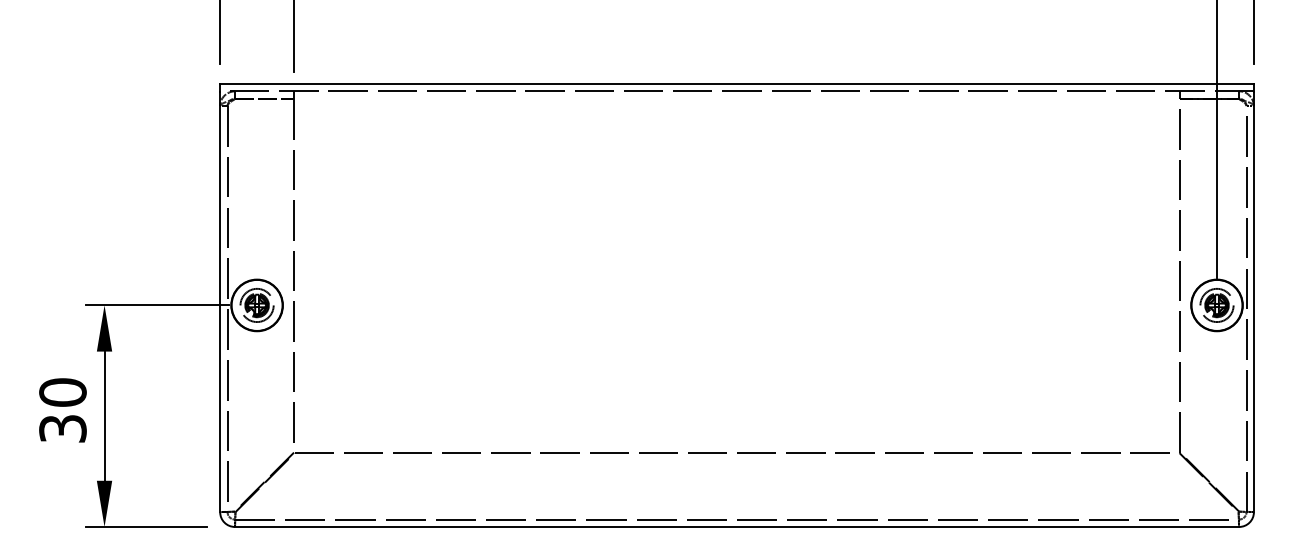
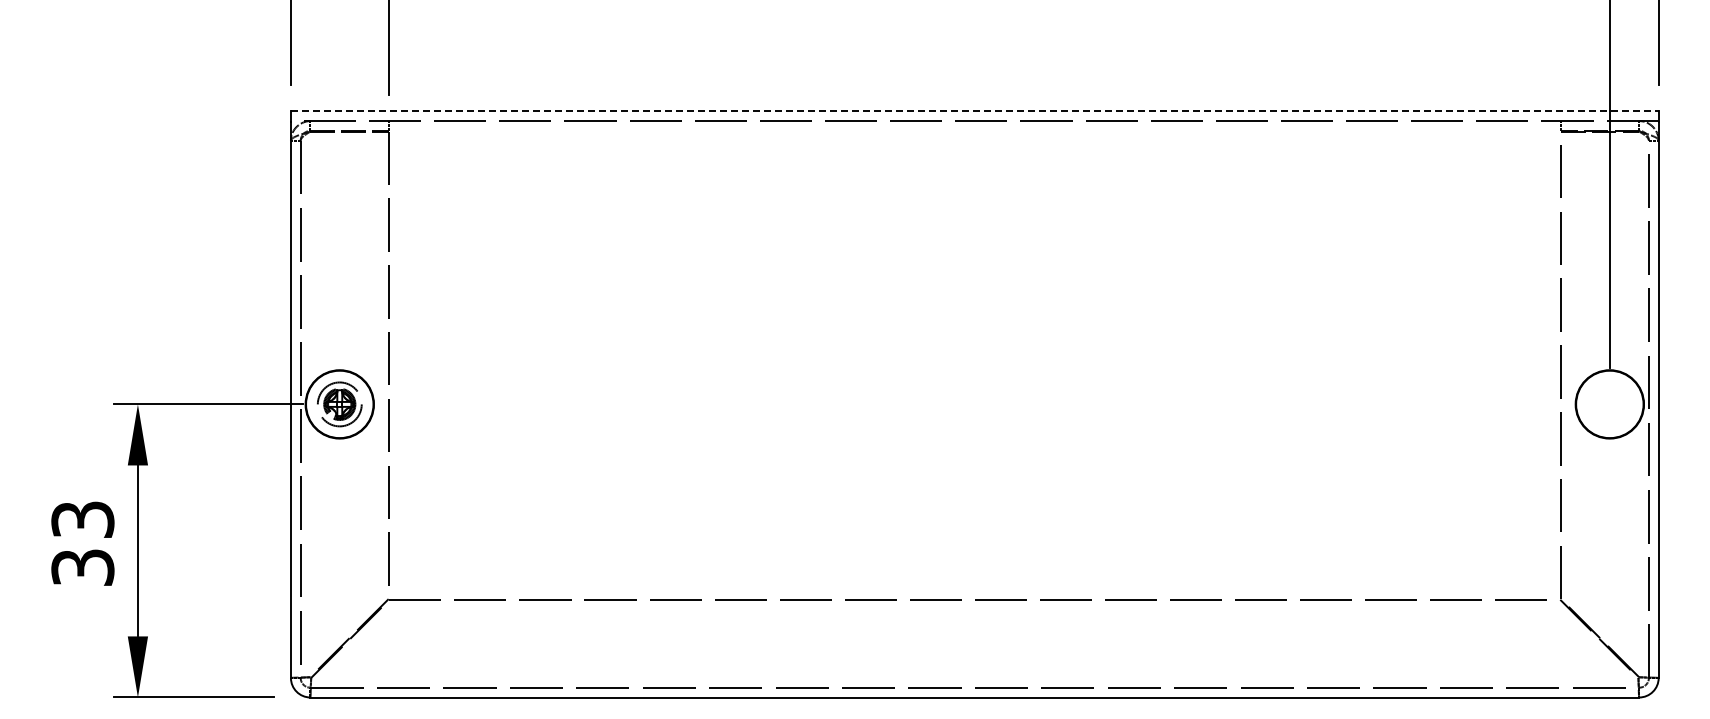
line: (736, 84) -> (974, 111), solid -> dashed
part: (1216, 305) -> (1609, 404), removed
text: (62, 392) -> (82, 519), 30 -> 33

